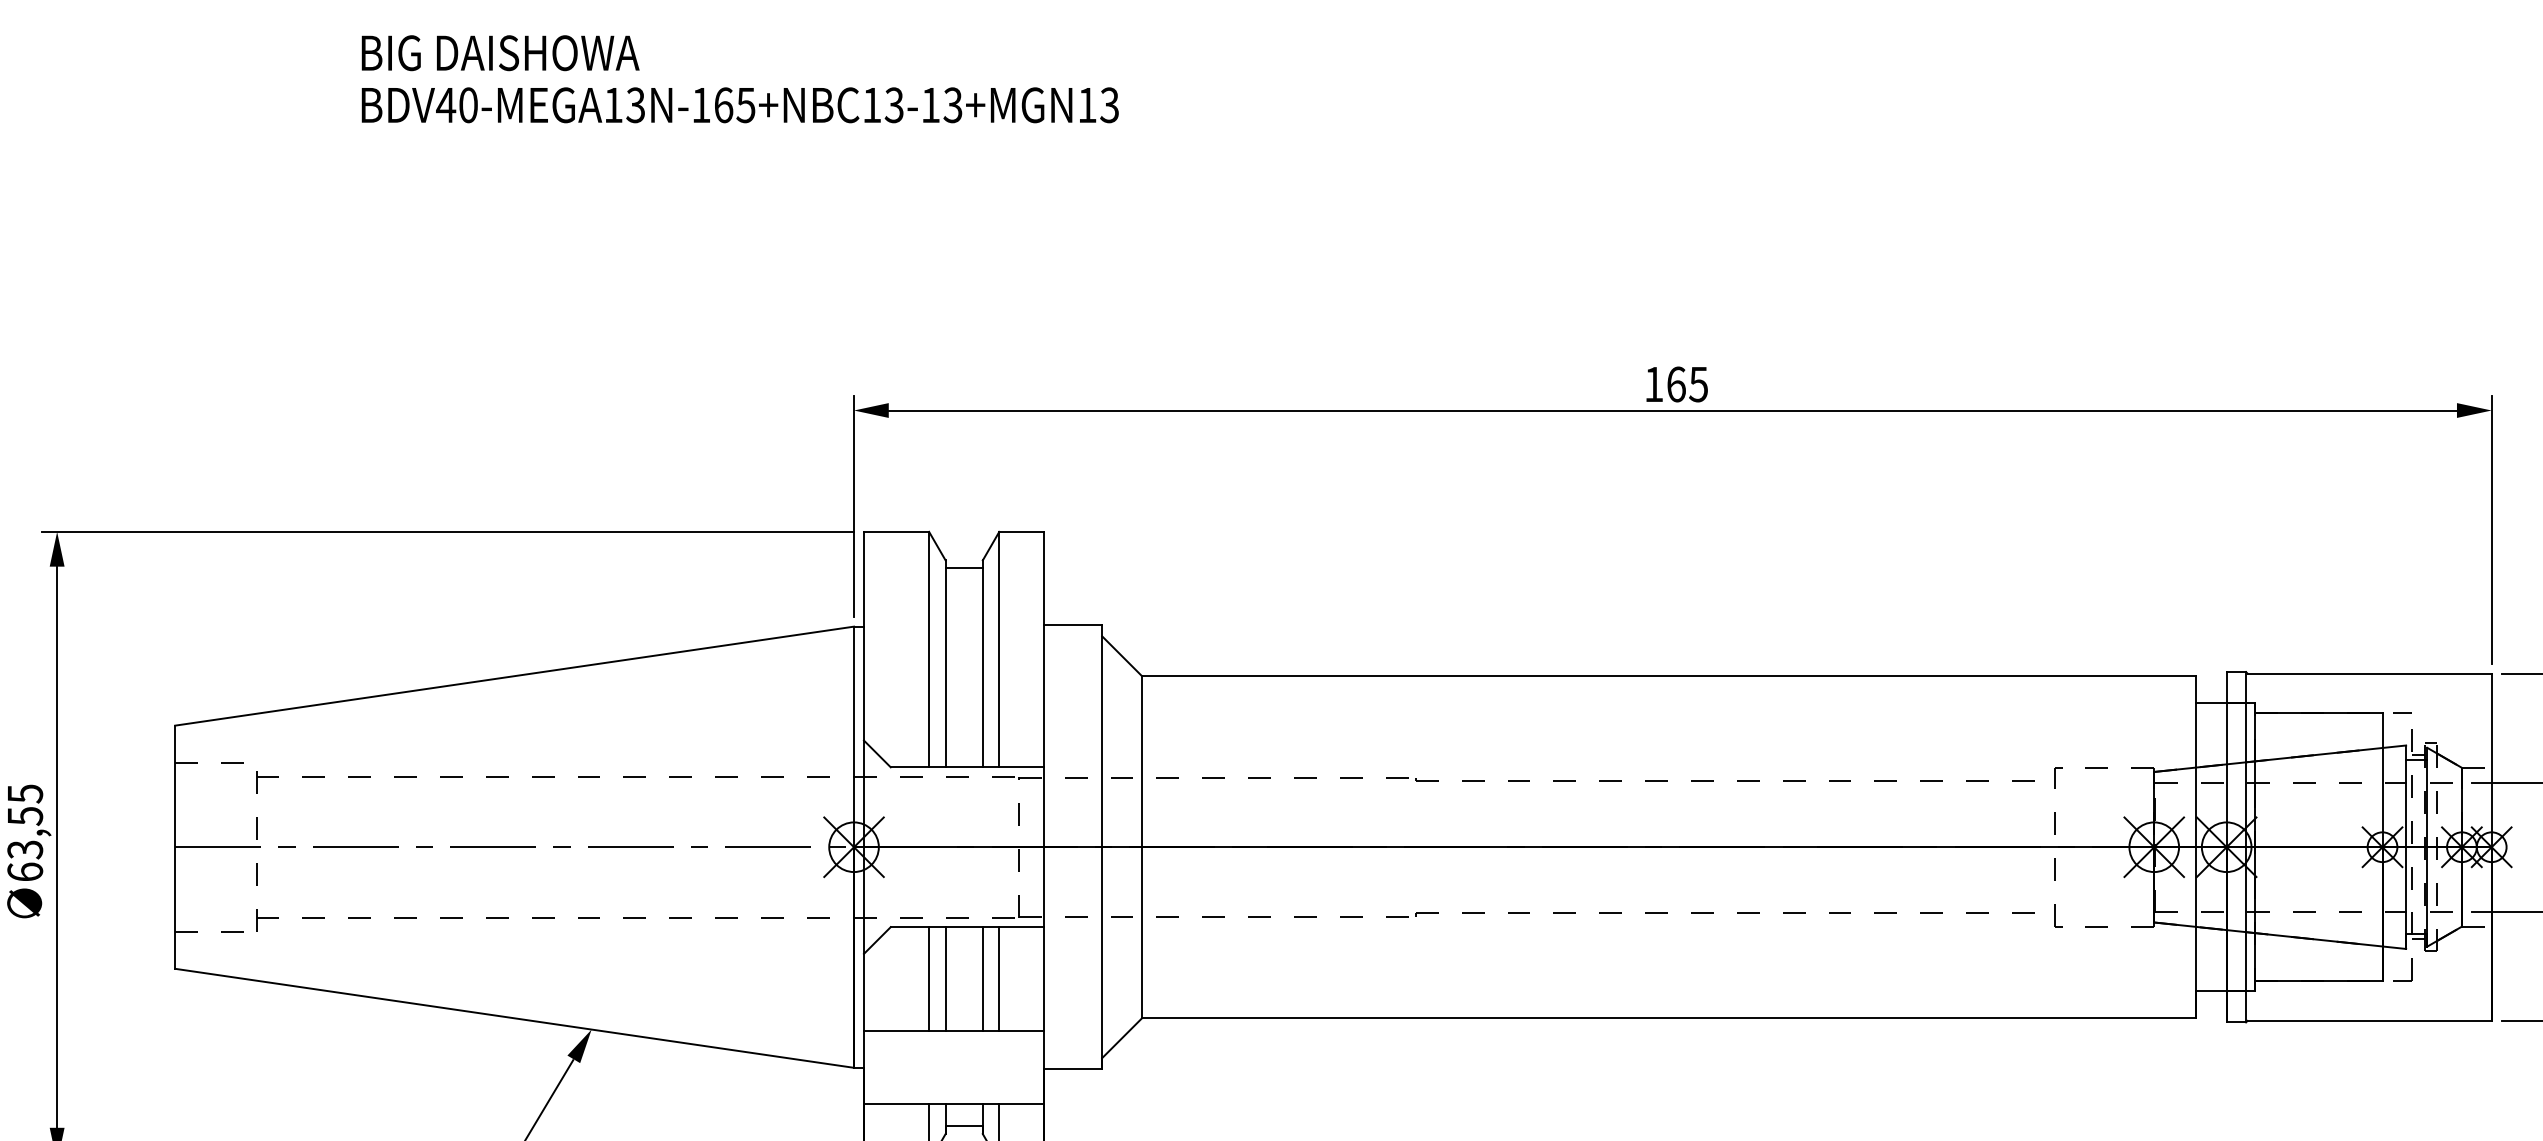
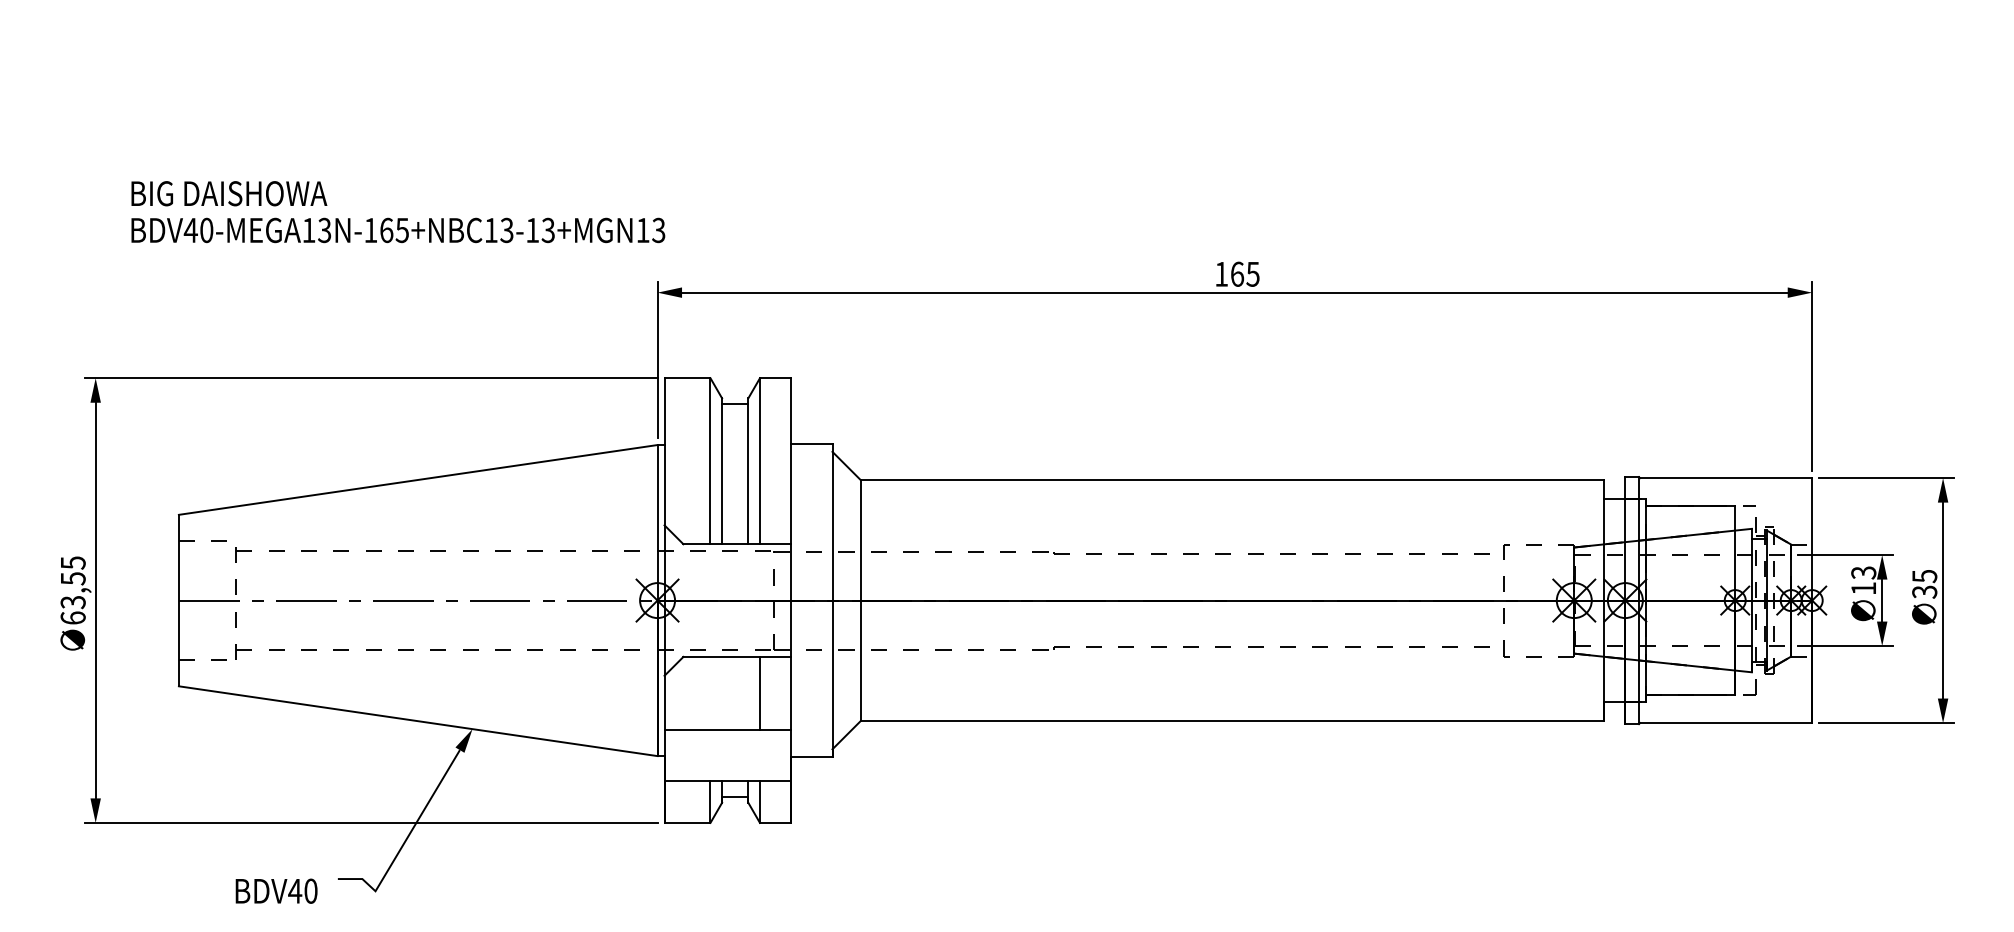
text: (740, 79) -> (398, 212), moved
line: (929, 979) -> (710, 693), removed
line: (946, 979) -> (722, 693), removed
line: (983, 979) -> (748, 693), removed

